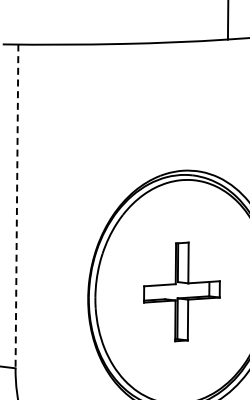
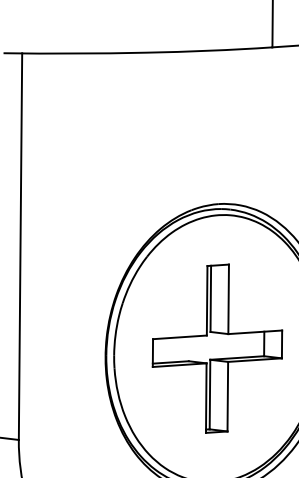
line: (16, 206) -> (19, 246), dashed -> solid
part: (181, 291) -> (216, 348), size x1.43

